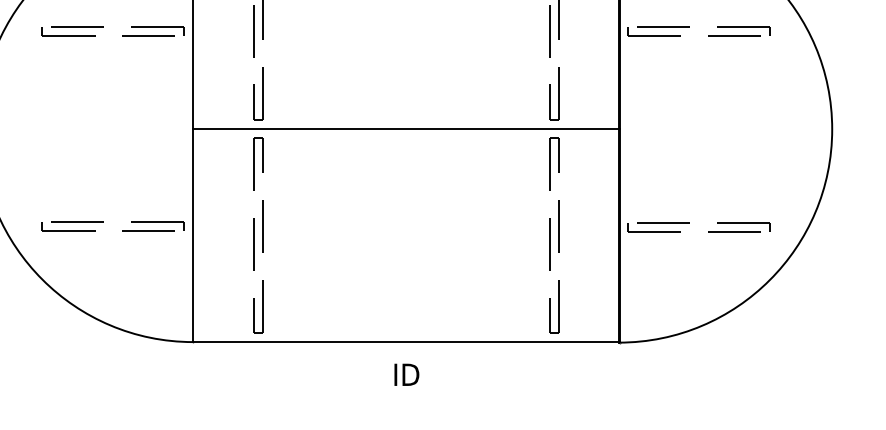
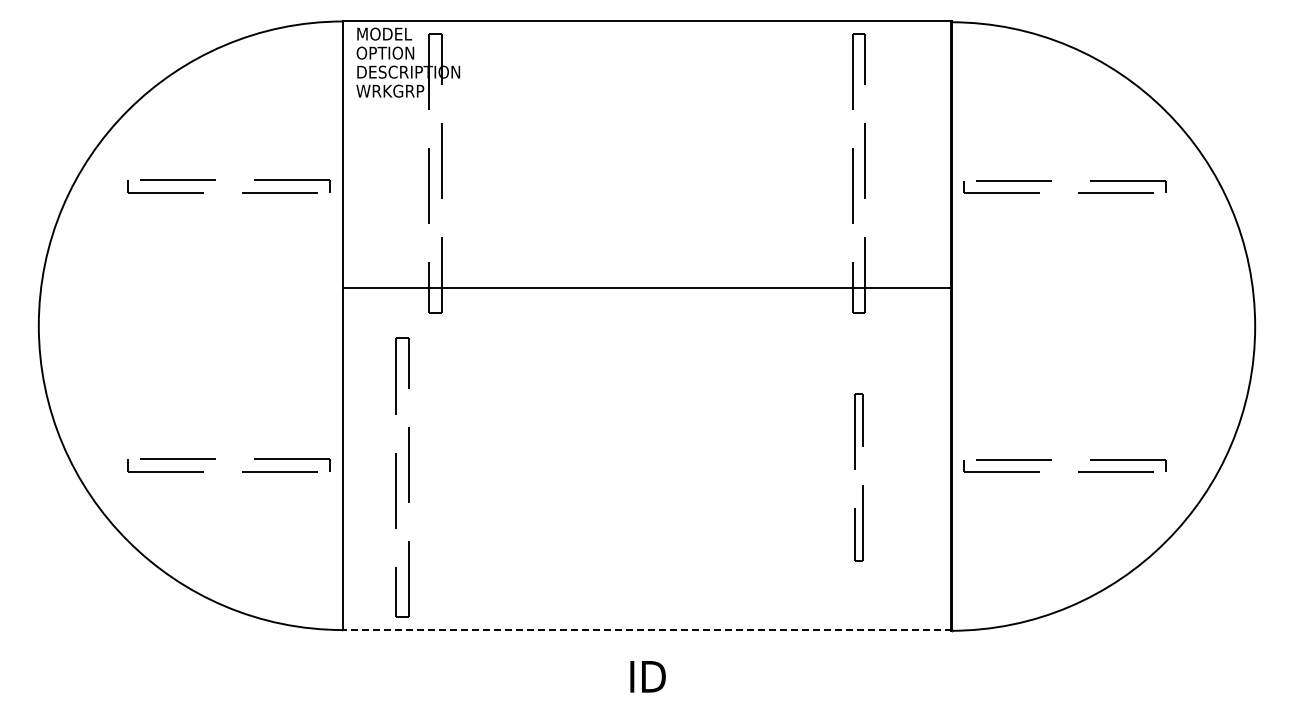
line: (406, 128) -> (647, 287), moved
part: (257, 235) -> (402, 477), moved
part: (554, 235) -> (858, 477), size x0.6
line: (405, 342) -> (646, 630), solid -> dashed

